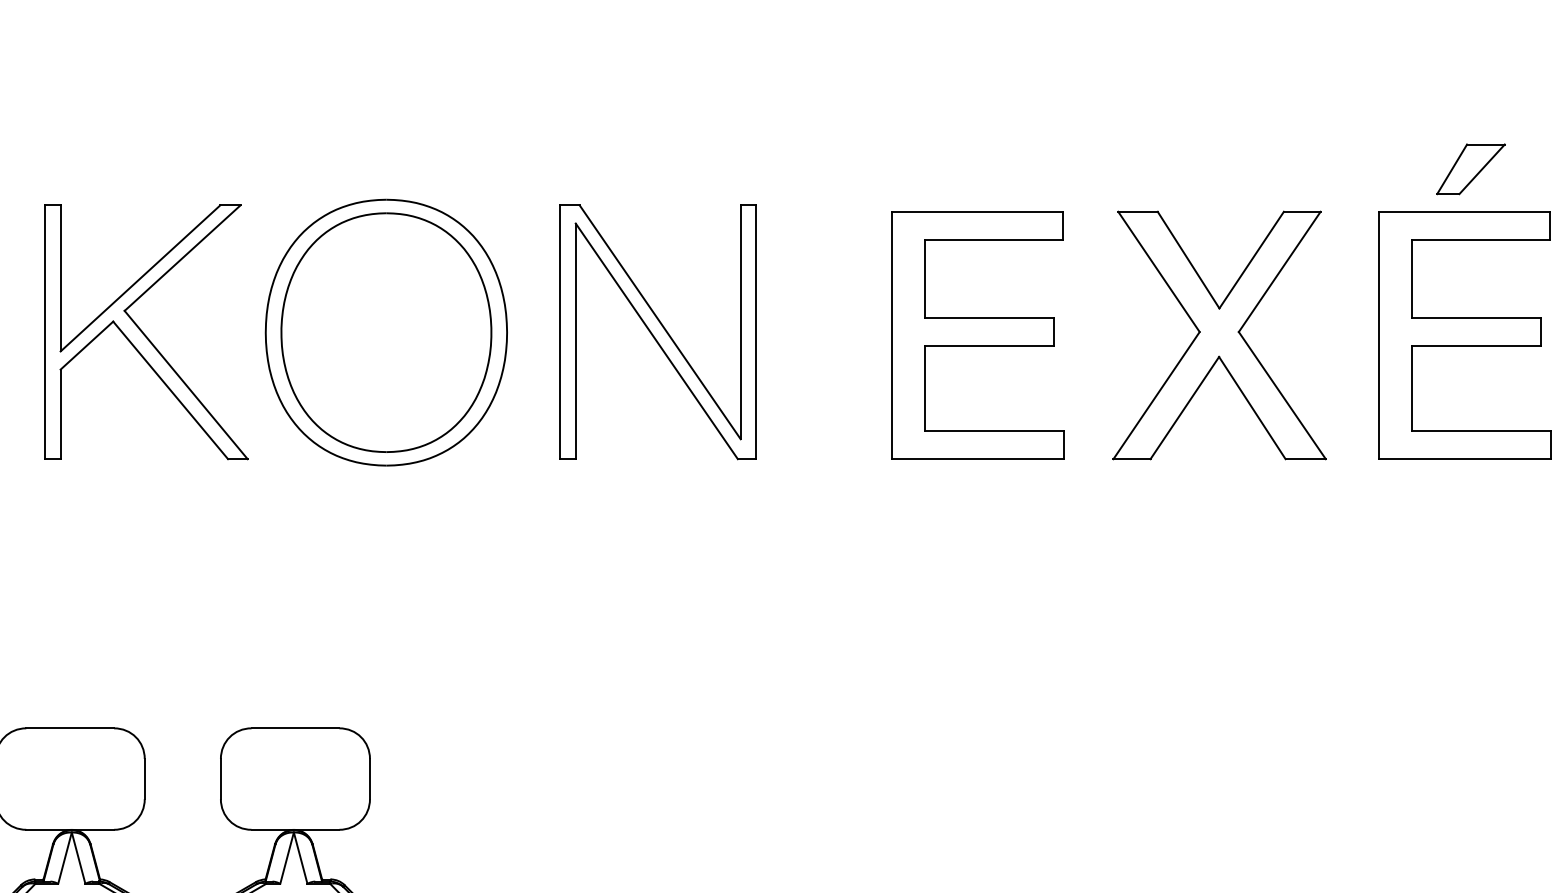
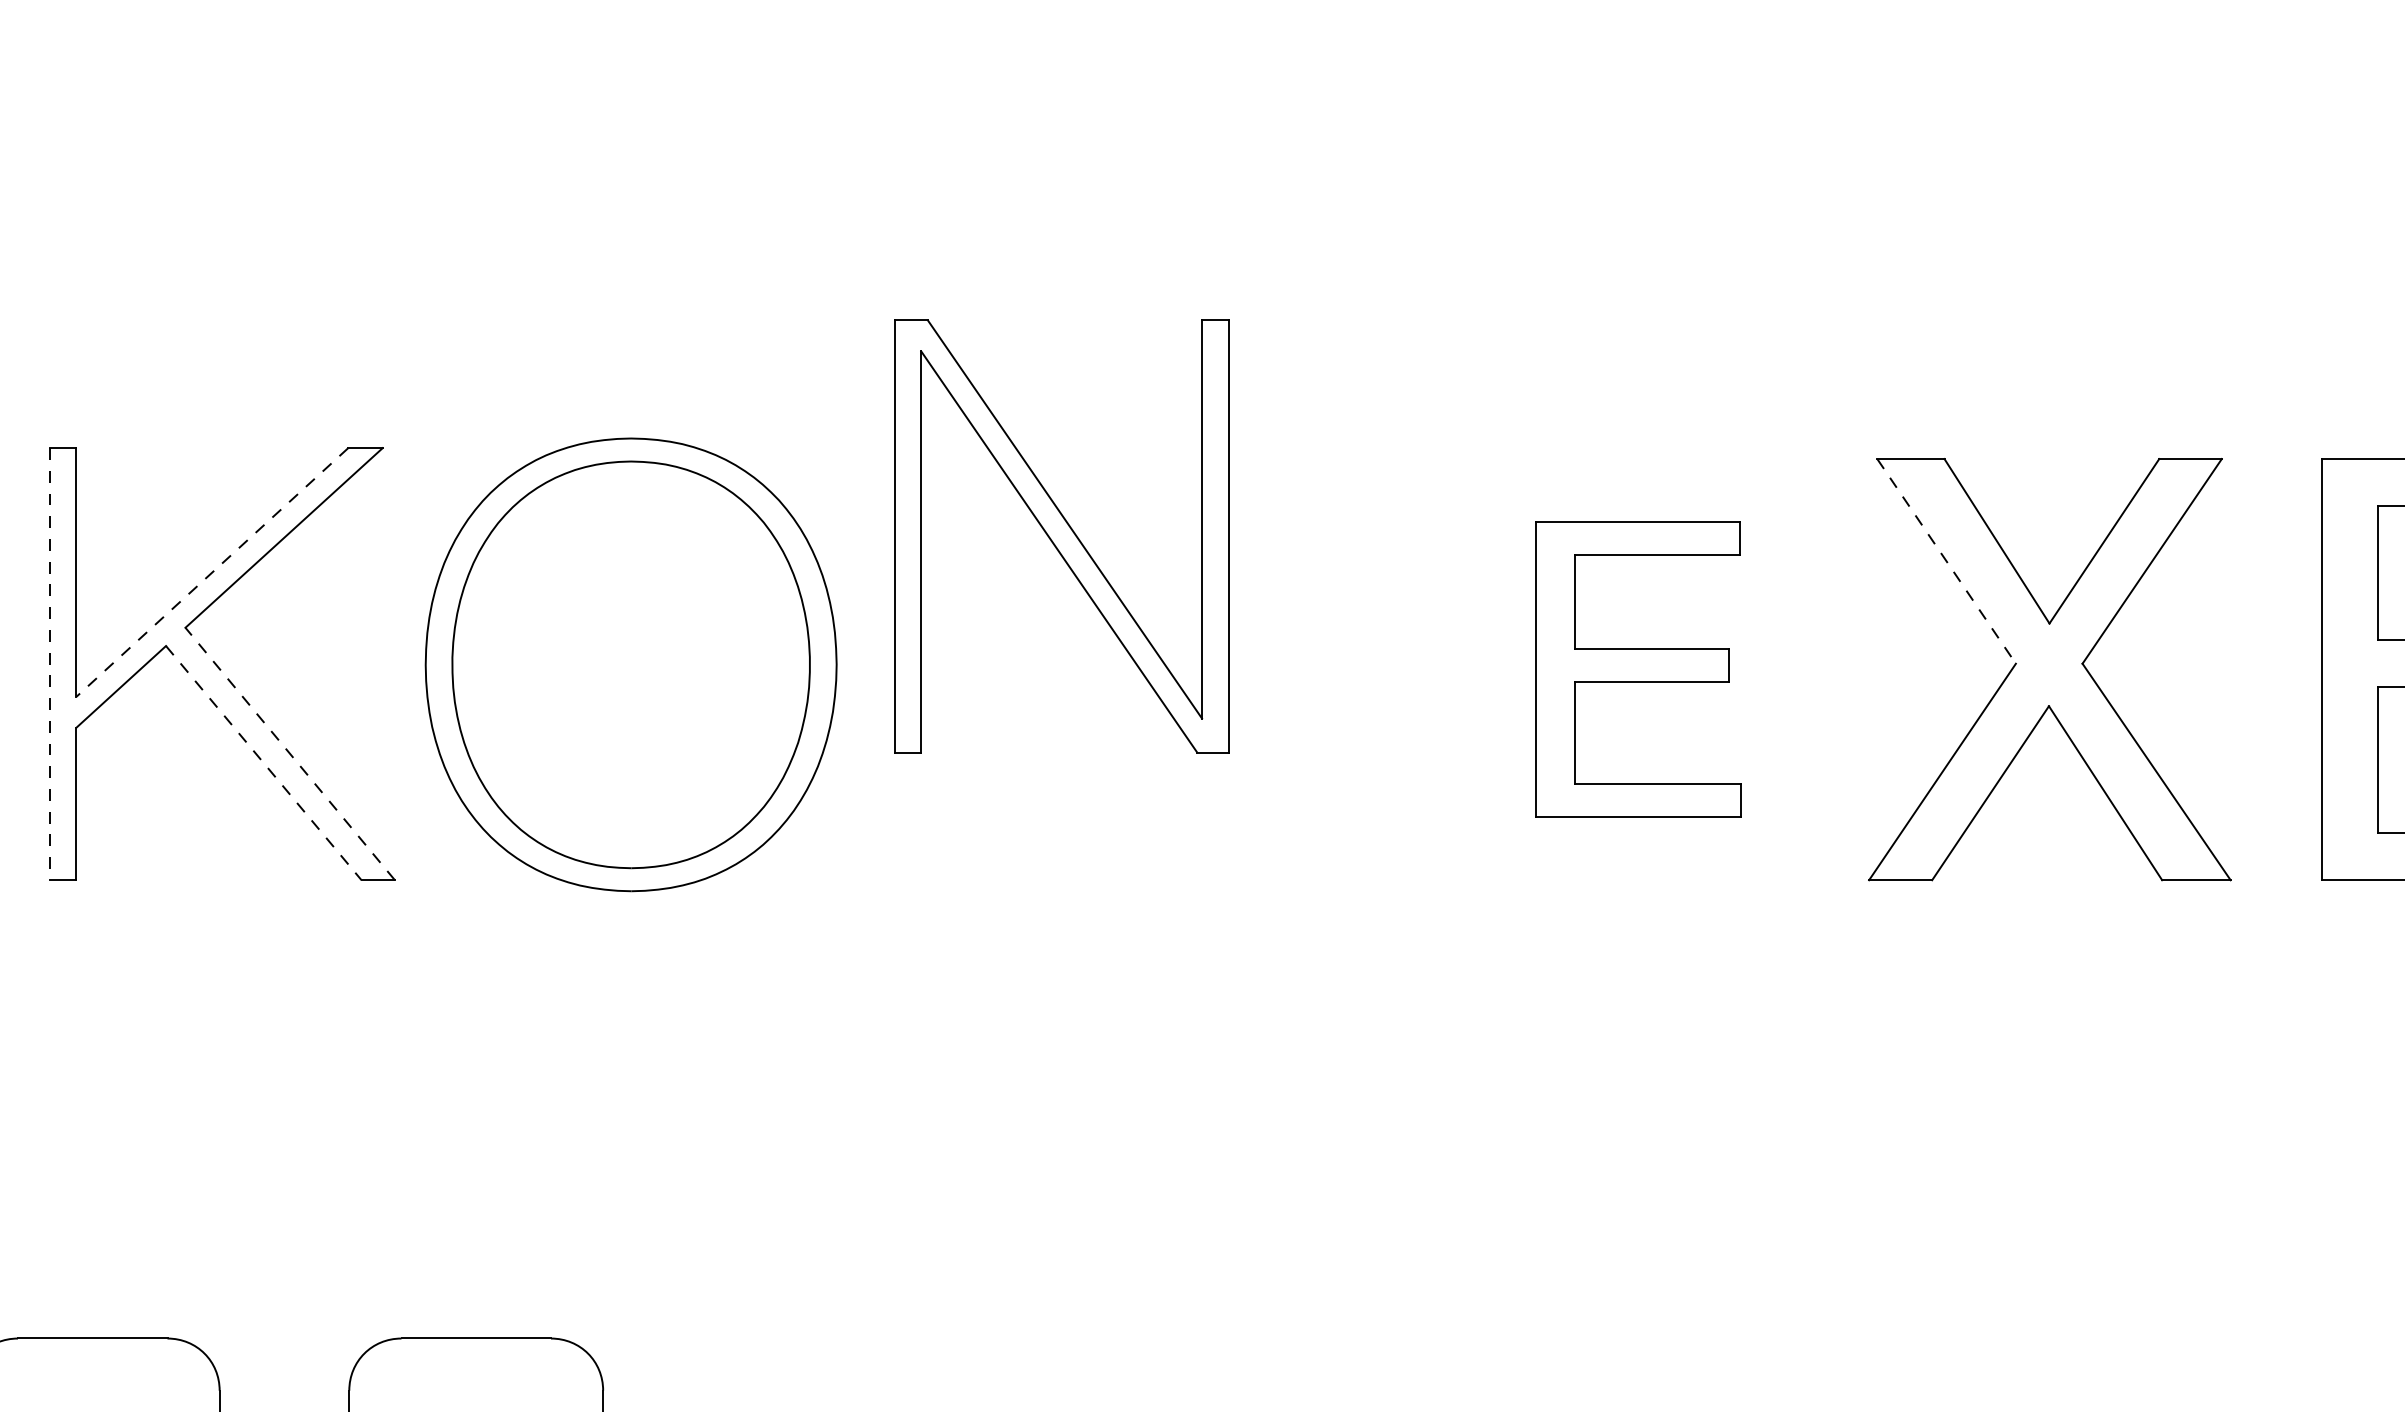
line: (1158, 271) -> (1945, 560), solid -> dashed
line: (140, 278) -> (212, 572), solid -> dashed
line: (45, 332) -> (50, 664), solid -> dashed
part: (657, 332) -> (1060, 536), moved
part: (977, 335) -> (1637, 669), size x0.7
line: (185, 384) -> (289, 753), solid -> dashed
line: (170, 390) -> (263, 763), solid -> dashed

